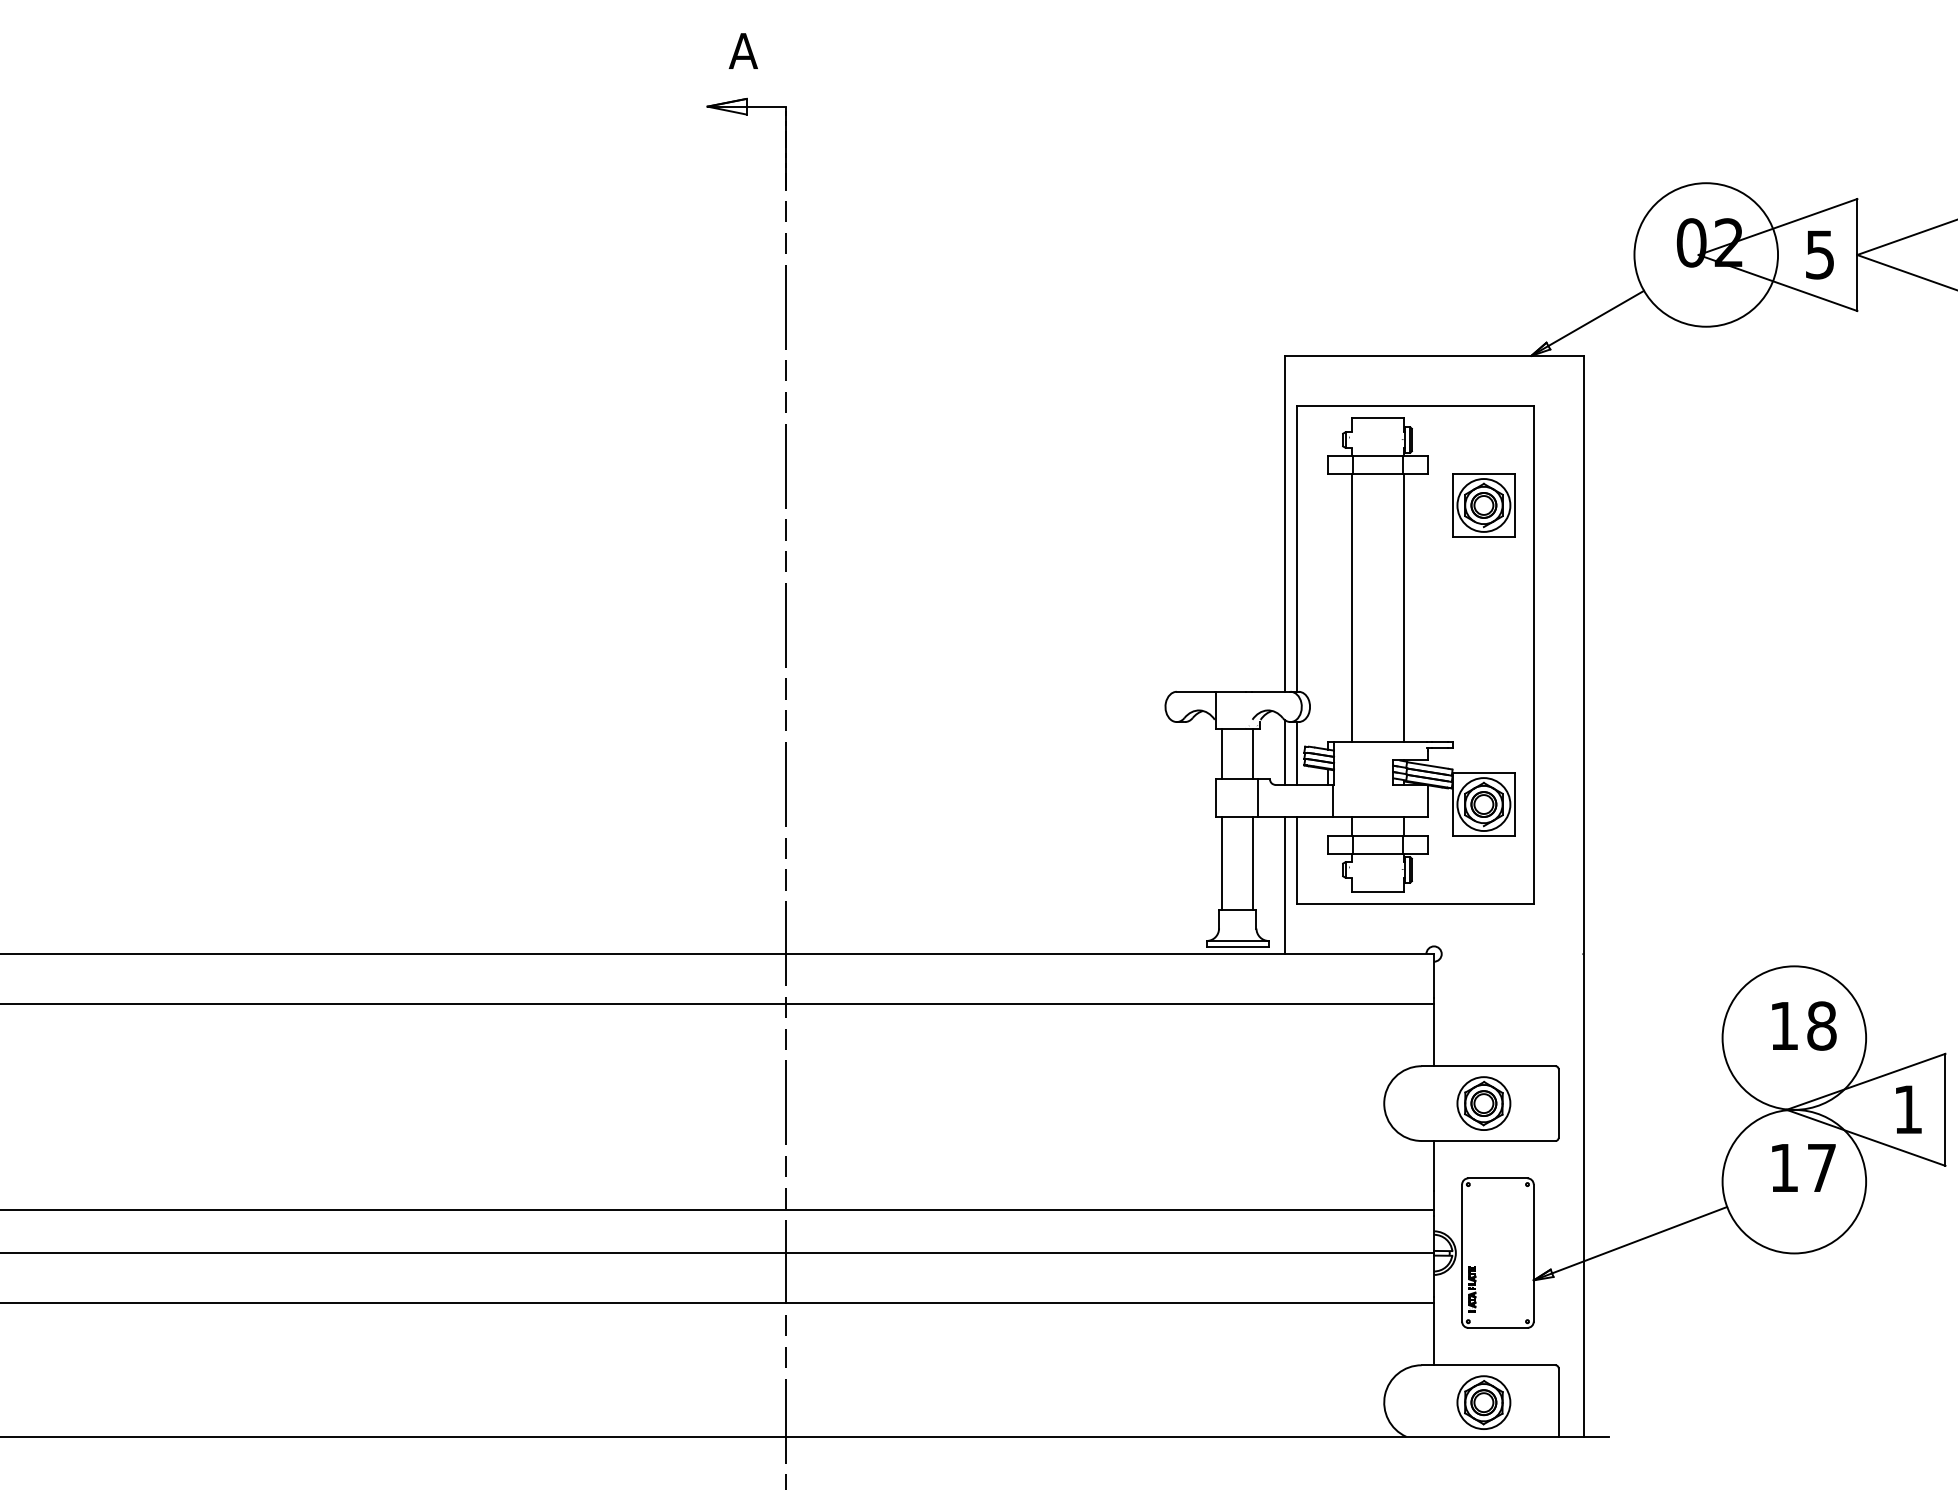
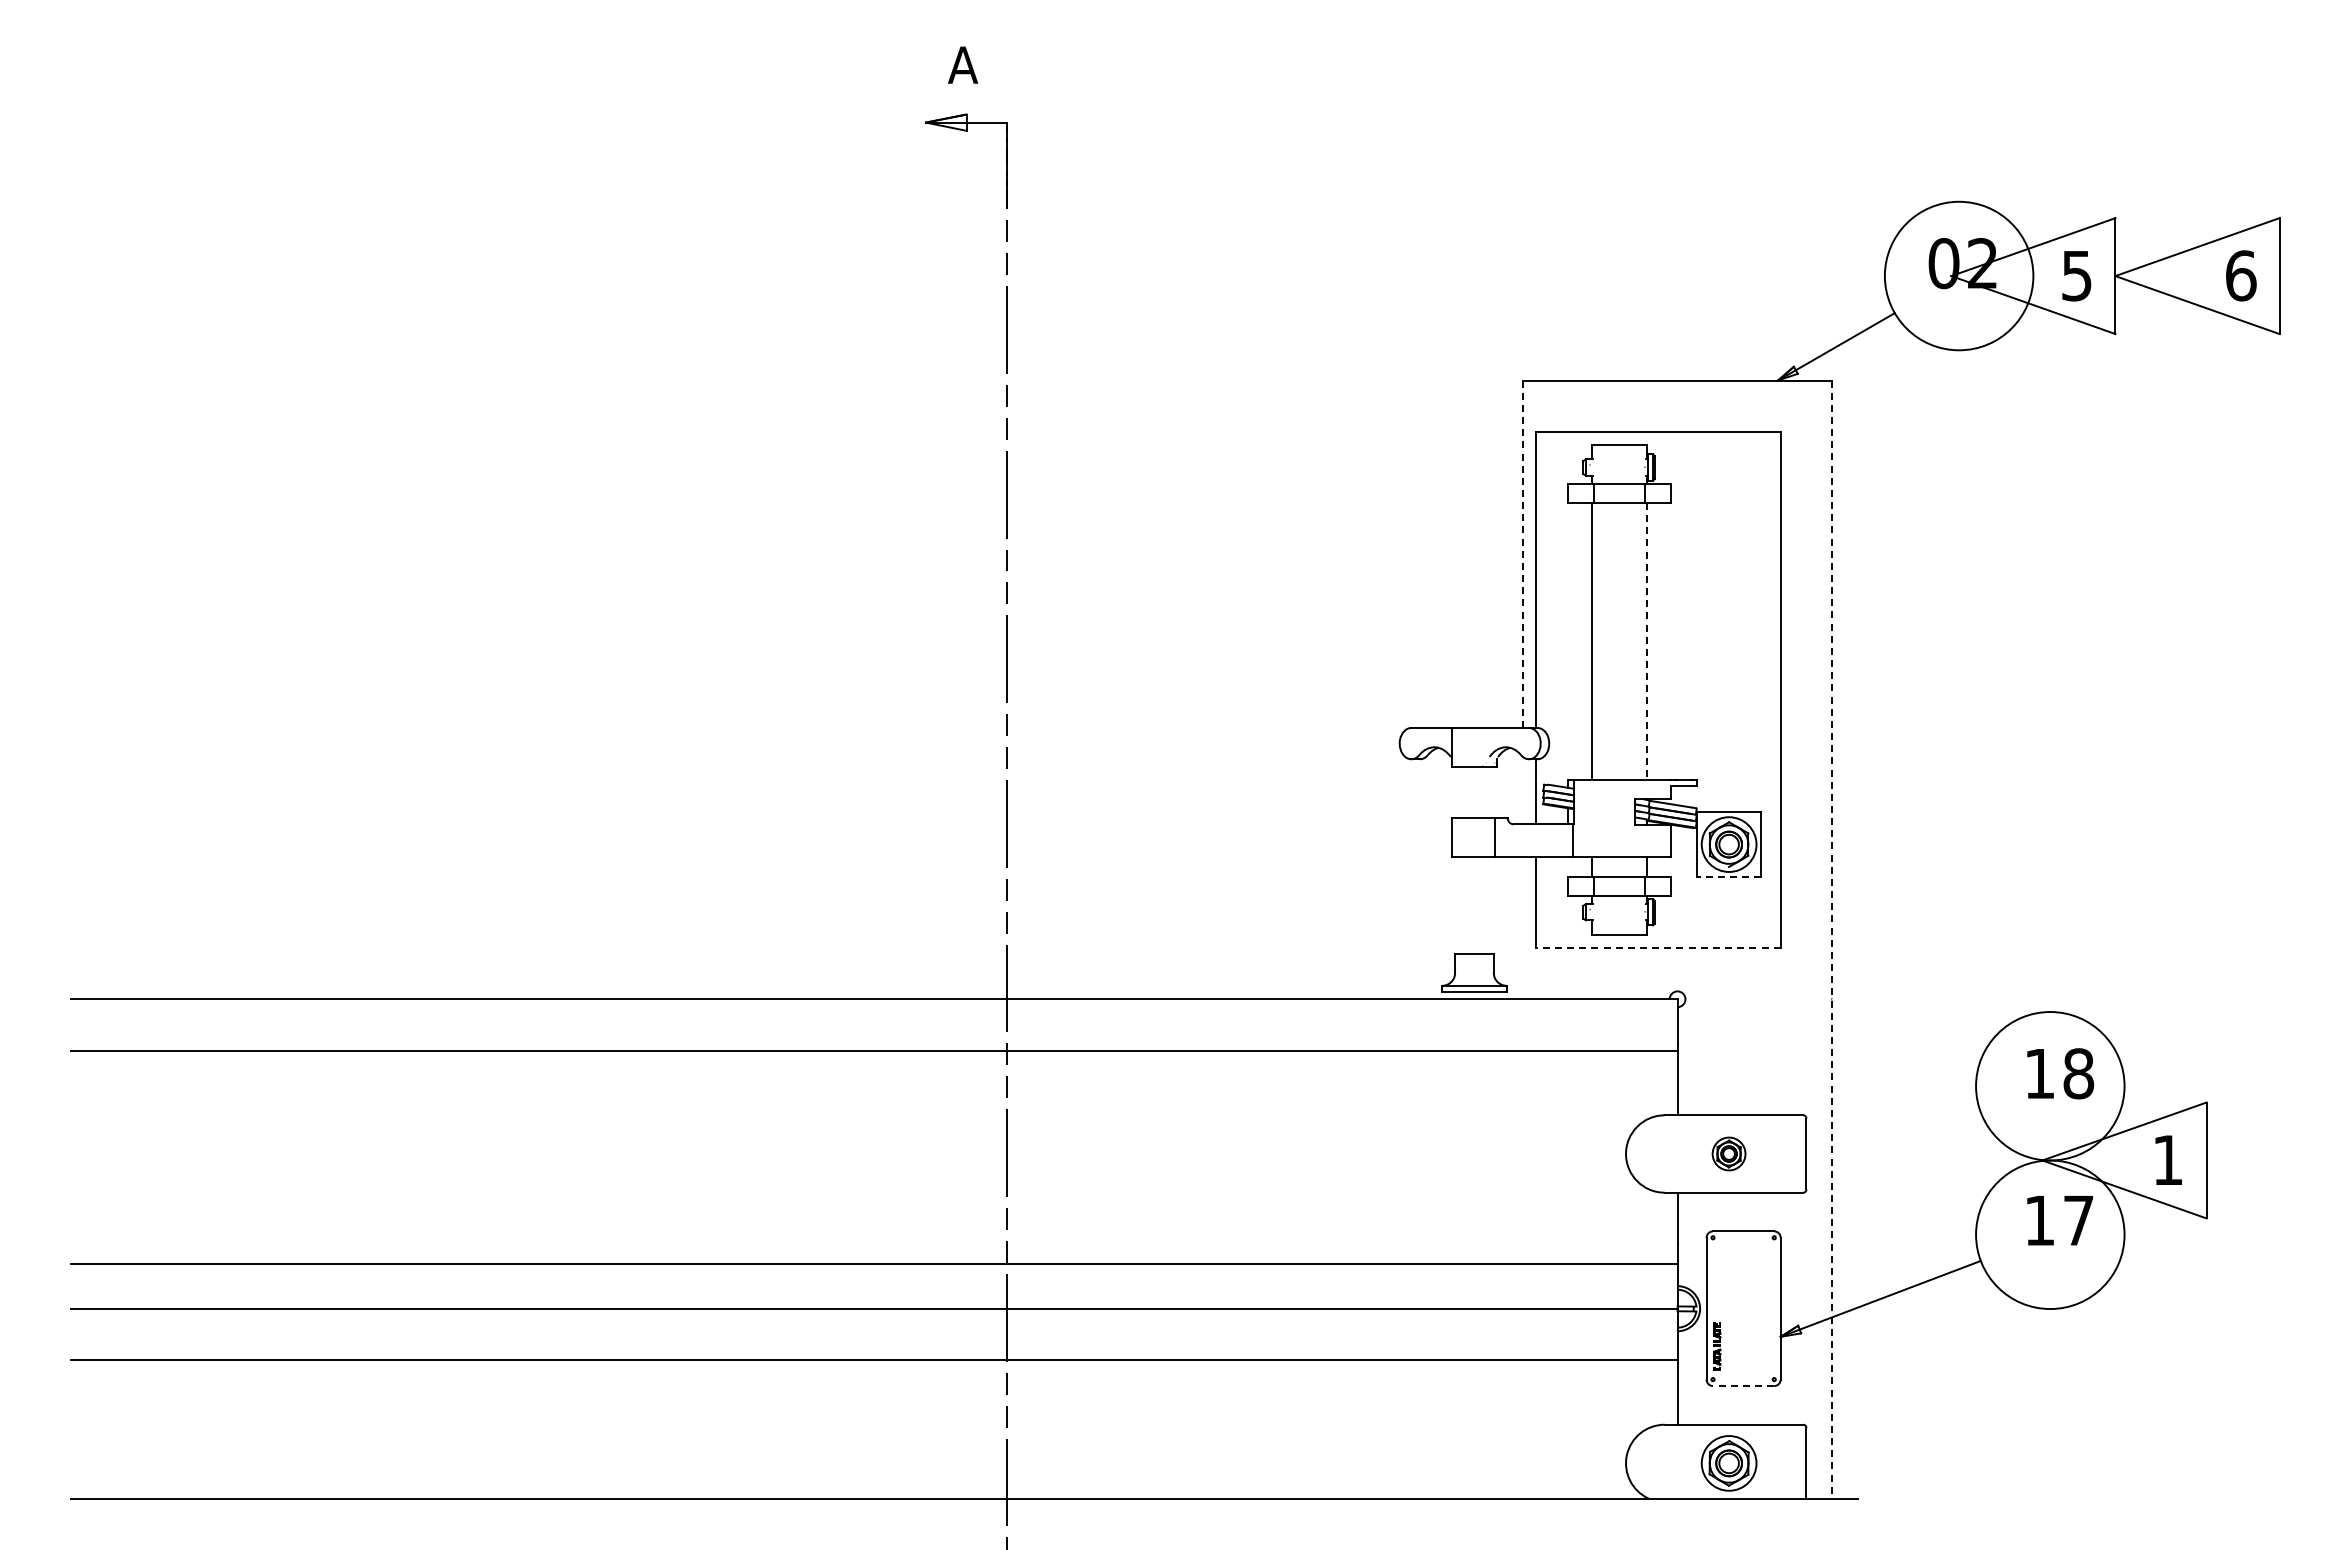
part: (1483, 504) -> (1728, 534), removed
line: (1284, 524) -> (1522, 554), solid -> dashed
line: (1404, 608) -> (1646, 641), solid -> dashed
line: (1284, 752) -> (1522, 790), removed
line: (1222, 754) -> (1458, 792), removed
line: (1253, 754) -> (1490, 792), removed
line: (1483, 835) -> (1728, 876), solid -> dashed
line: (1222, 863) -> (1458, 905), removed
line: (1253, 863) -> (1490, 905), removed
line: (1284, 885) -> (1522, 928), removed
line: (1583, 897) -> (1832, 940), solid -> dashed
line: (1414, 903) -> (1657, 947), solid -> dashed
part: (1483, 1103) -> (1728, 1153), size x0.6
line: (1497, 1328) -> (1743, 1386), solid -> dashed

